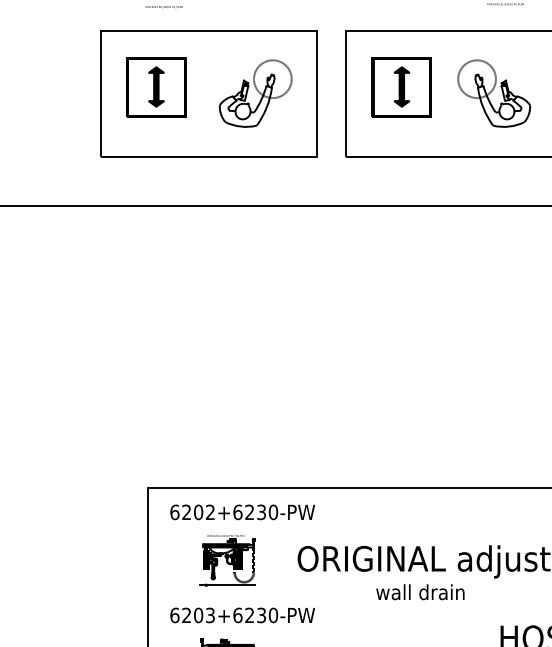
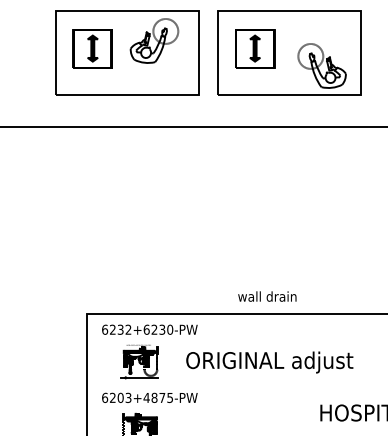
part: (255, 92) -> (154, 40), moved
part: (493, 92) -> (321, 65), moved
text: (198, 511) -> (120, 329), 6202+6230-PW -> 6232+6230-PW
text: (420, 592) -> (267, 296), moved
text: (255, 614) -> (158, 397), 6203+6230-PW -> 6203+4875-PW

